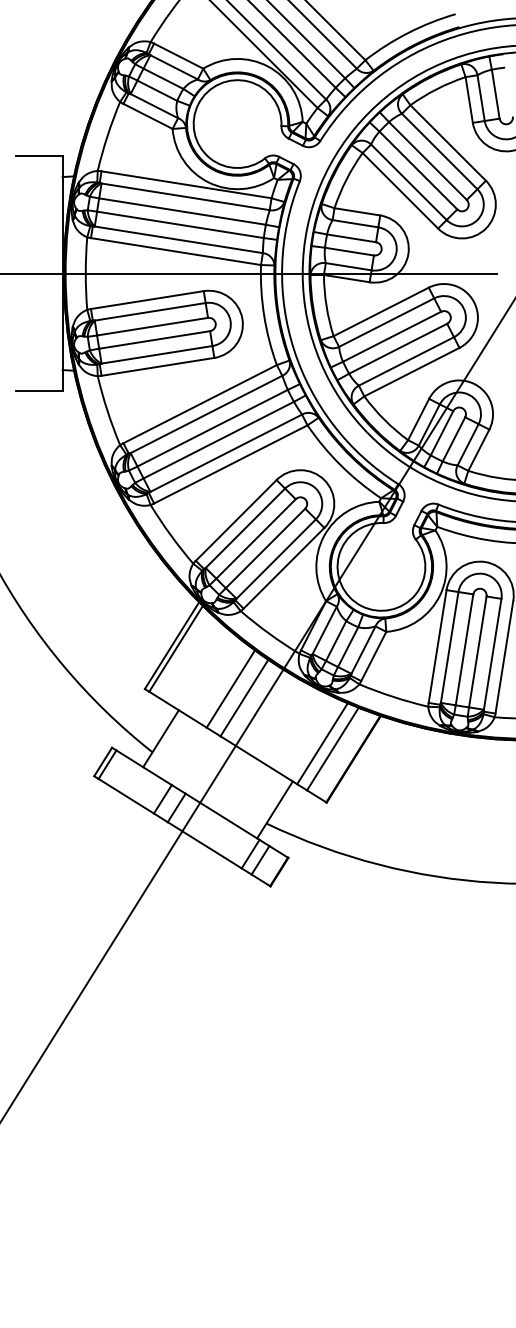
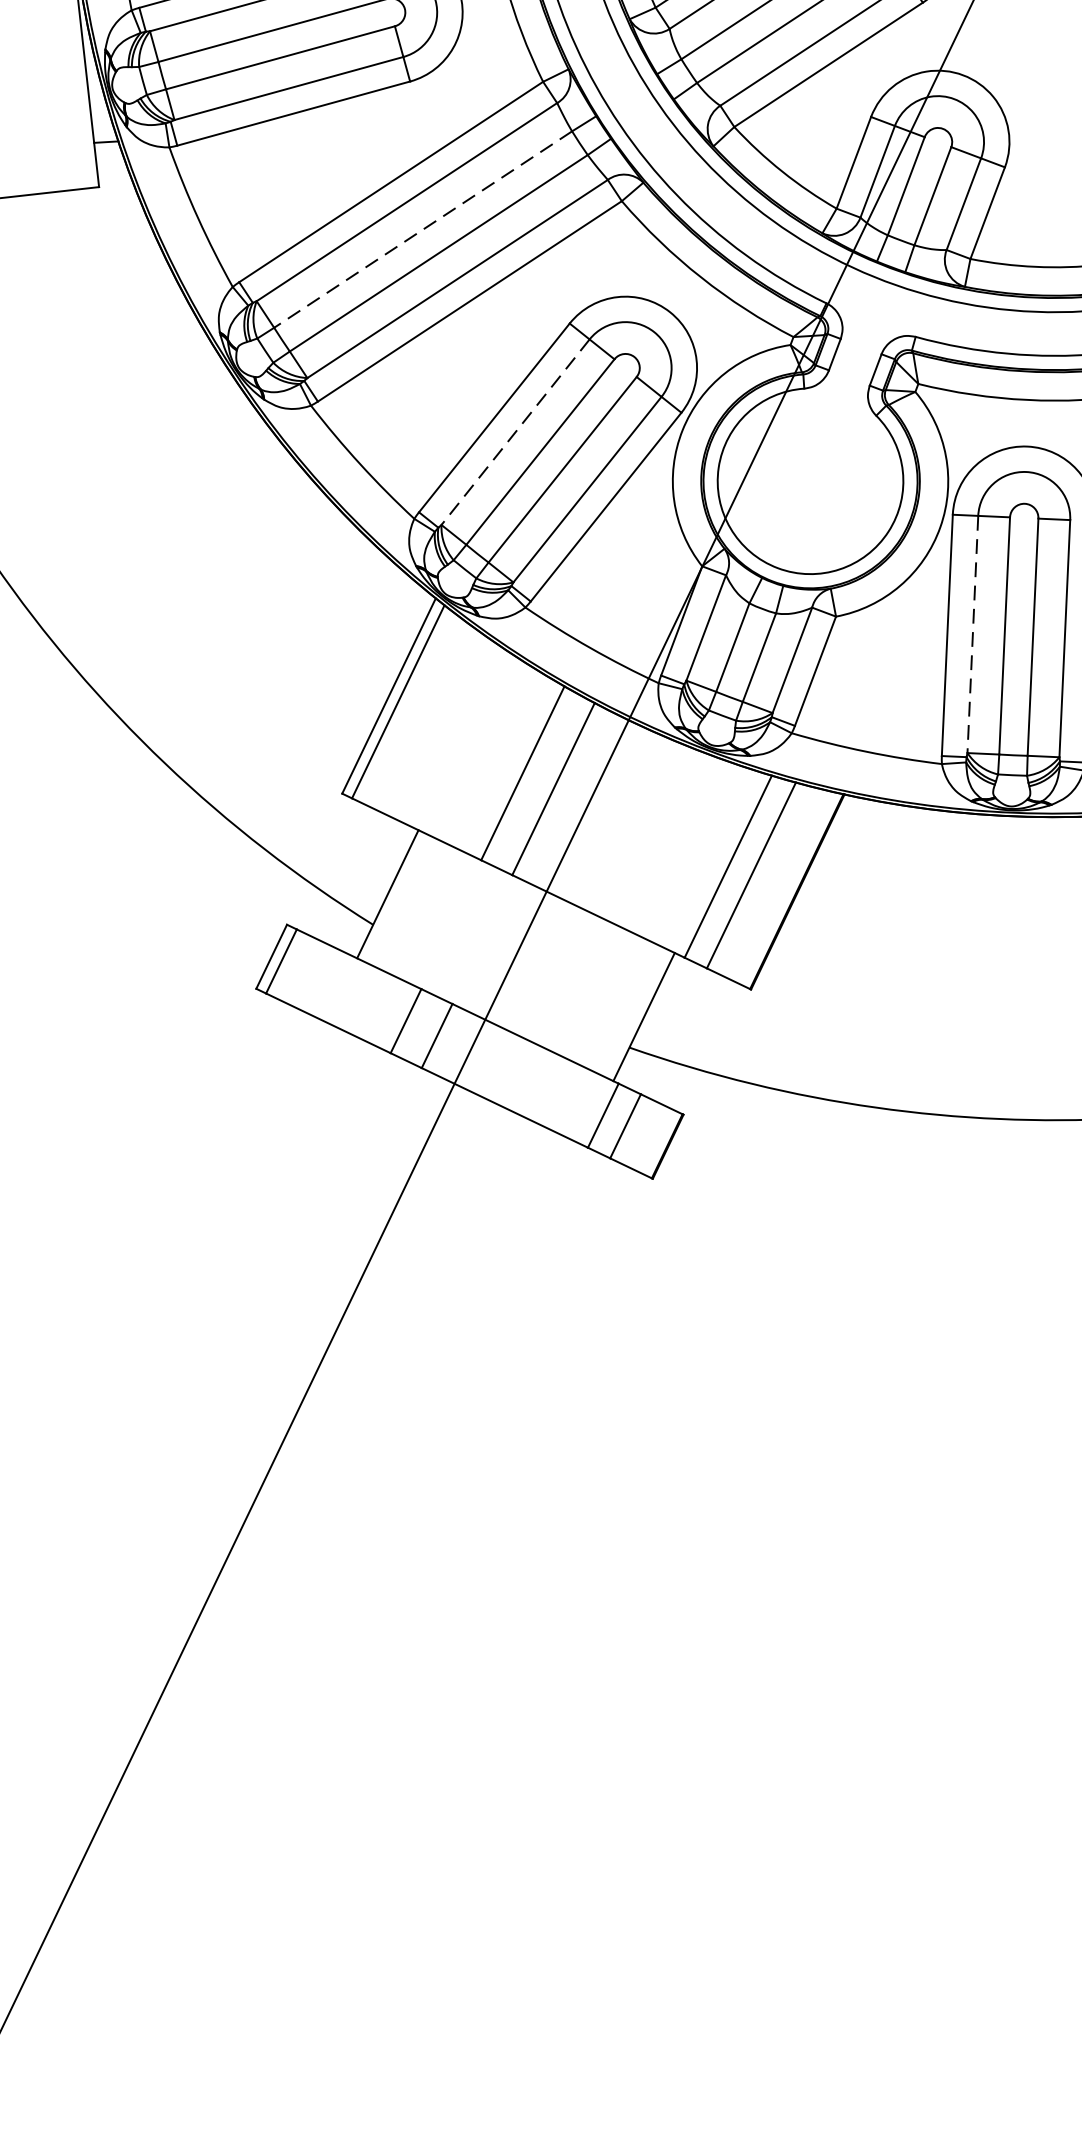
line: (212, 428) -> (422, 230), solid -> dashed
line: (245, 528) -> (515, 432), solid -> dashed
line: (449, 647) -> (972, 634), solid -> dashed

